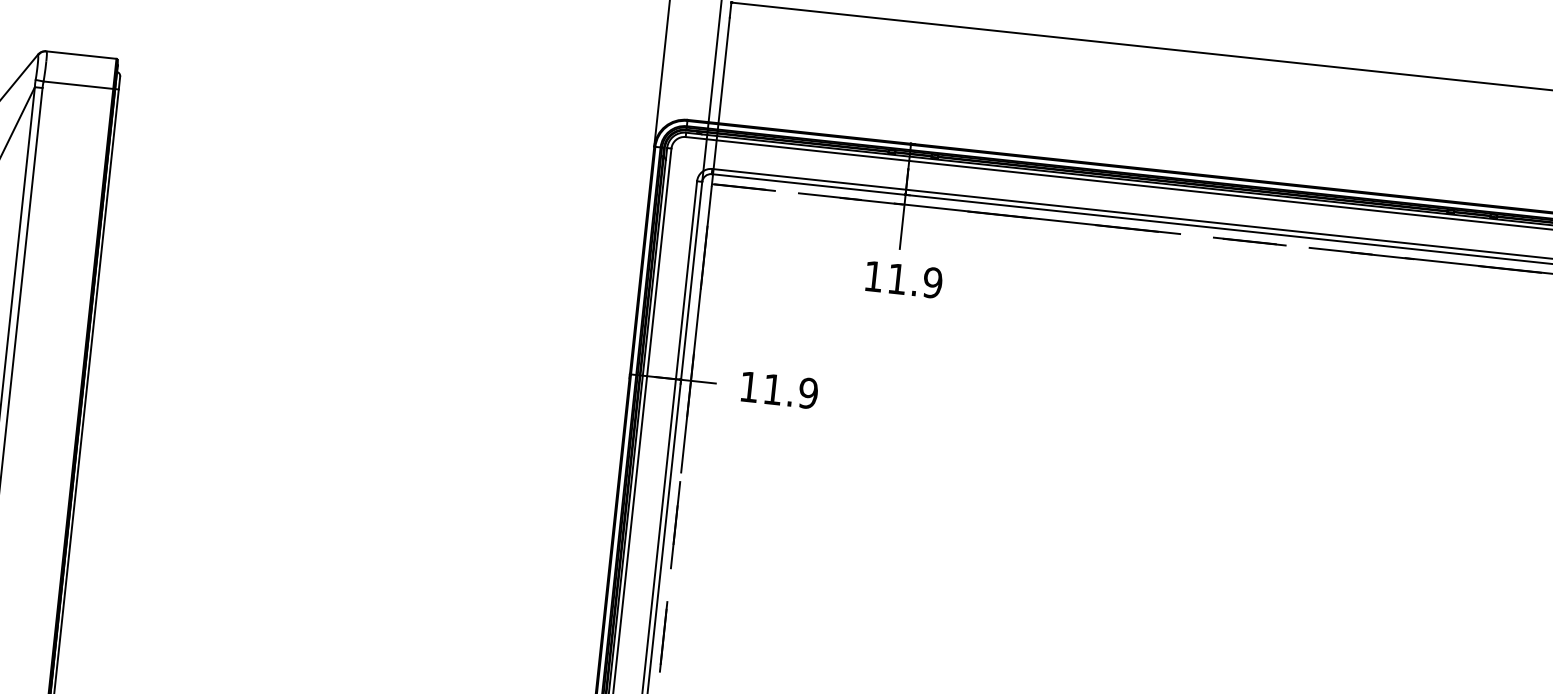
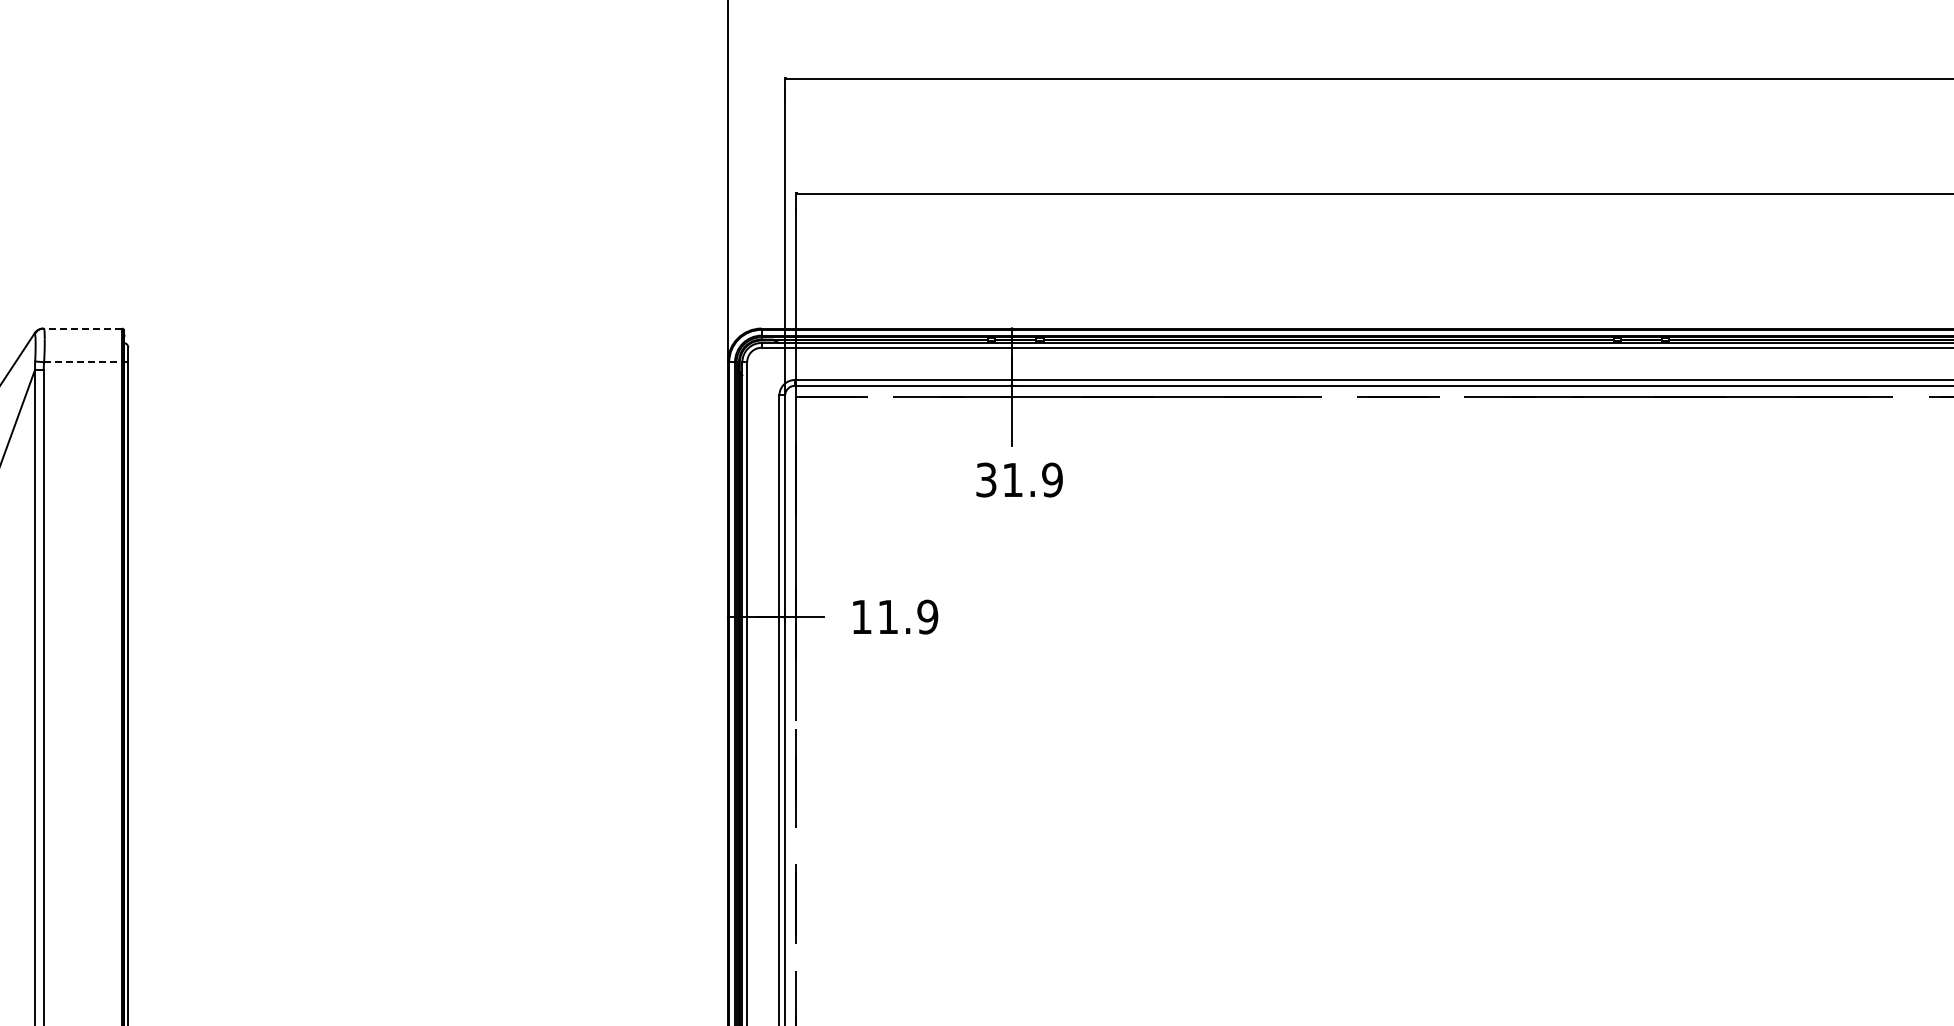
line: (81, 55) -> (82, 328), solid -> dashed
line: (79, 85) -> (84, 362), solid -> dashed
text: (873, 276) -> (986, 479), 11.9 -> 31.9

